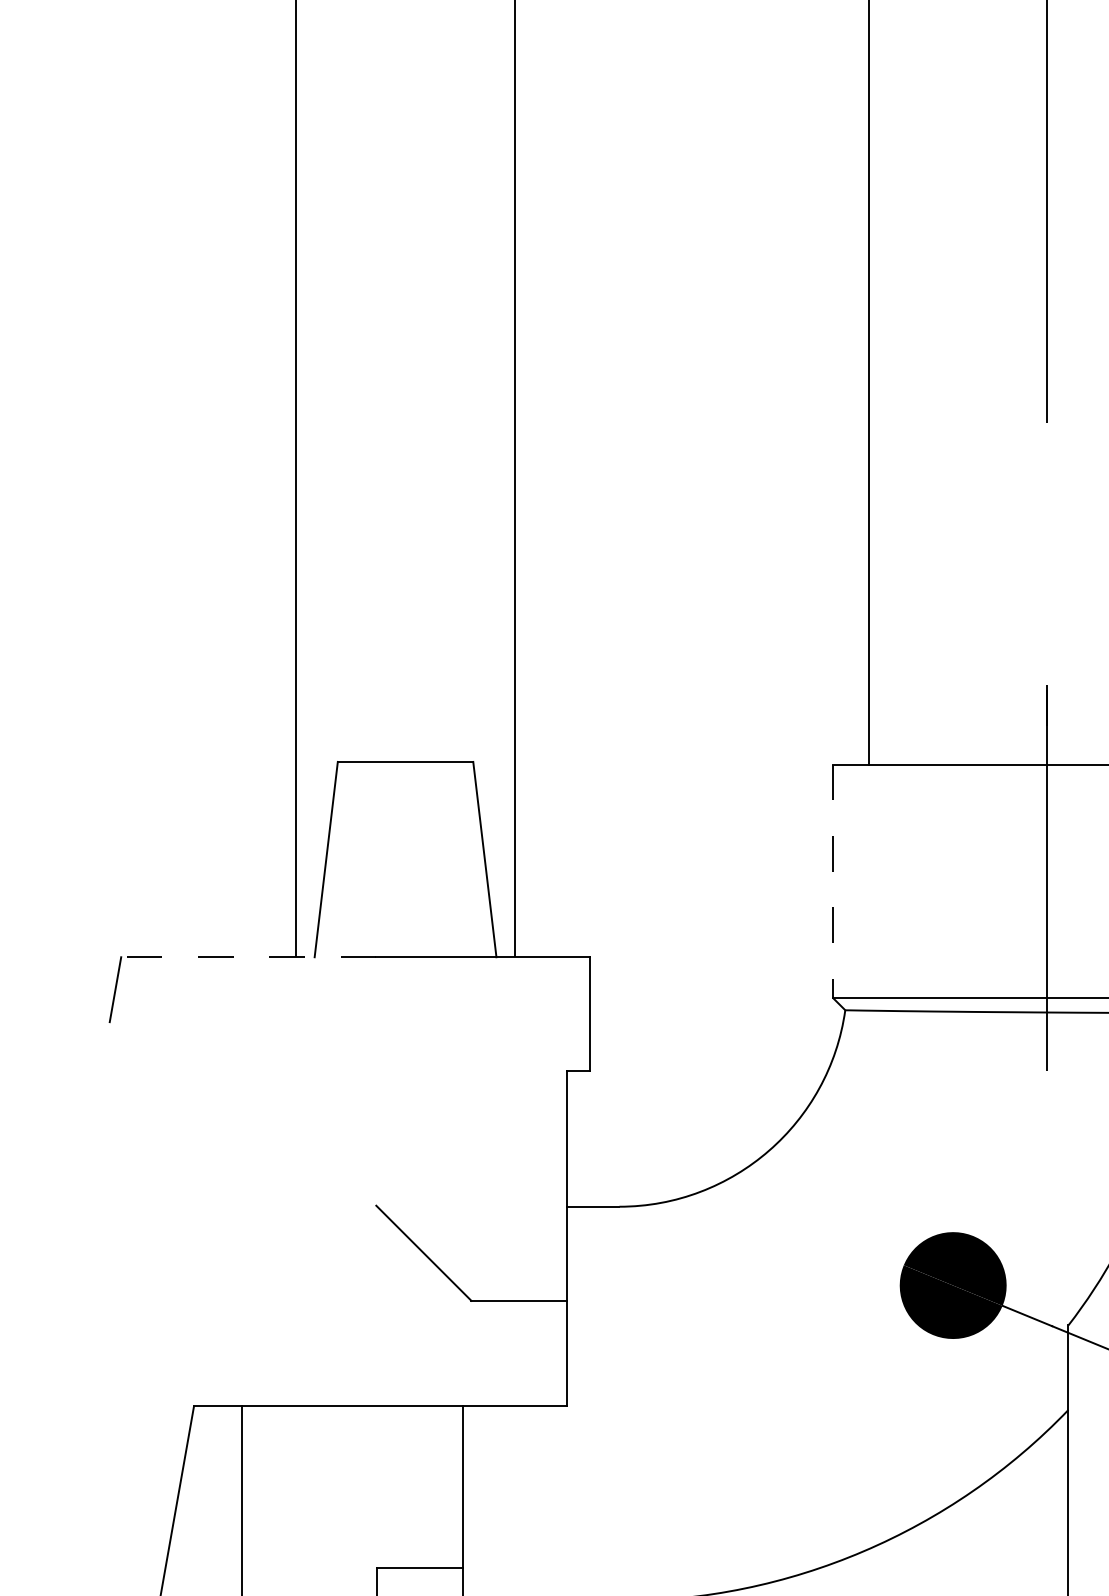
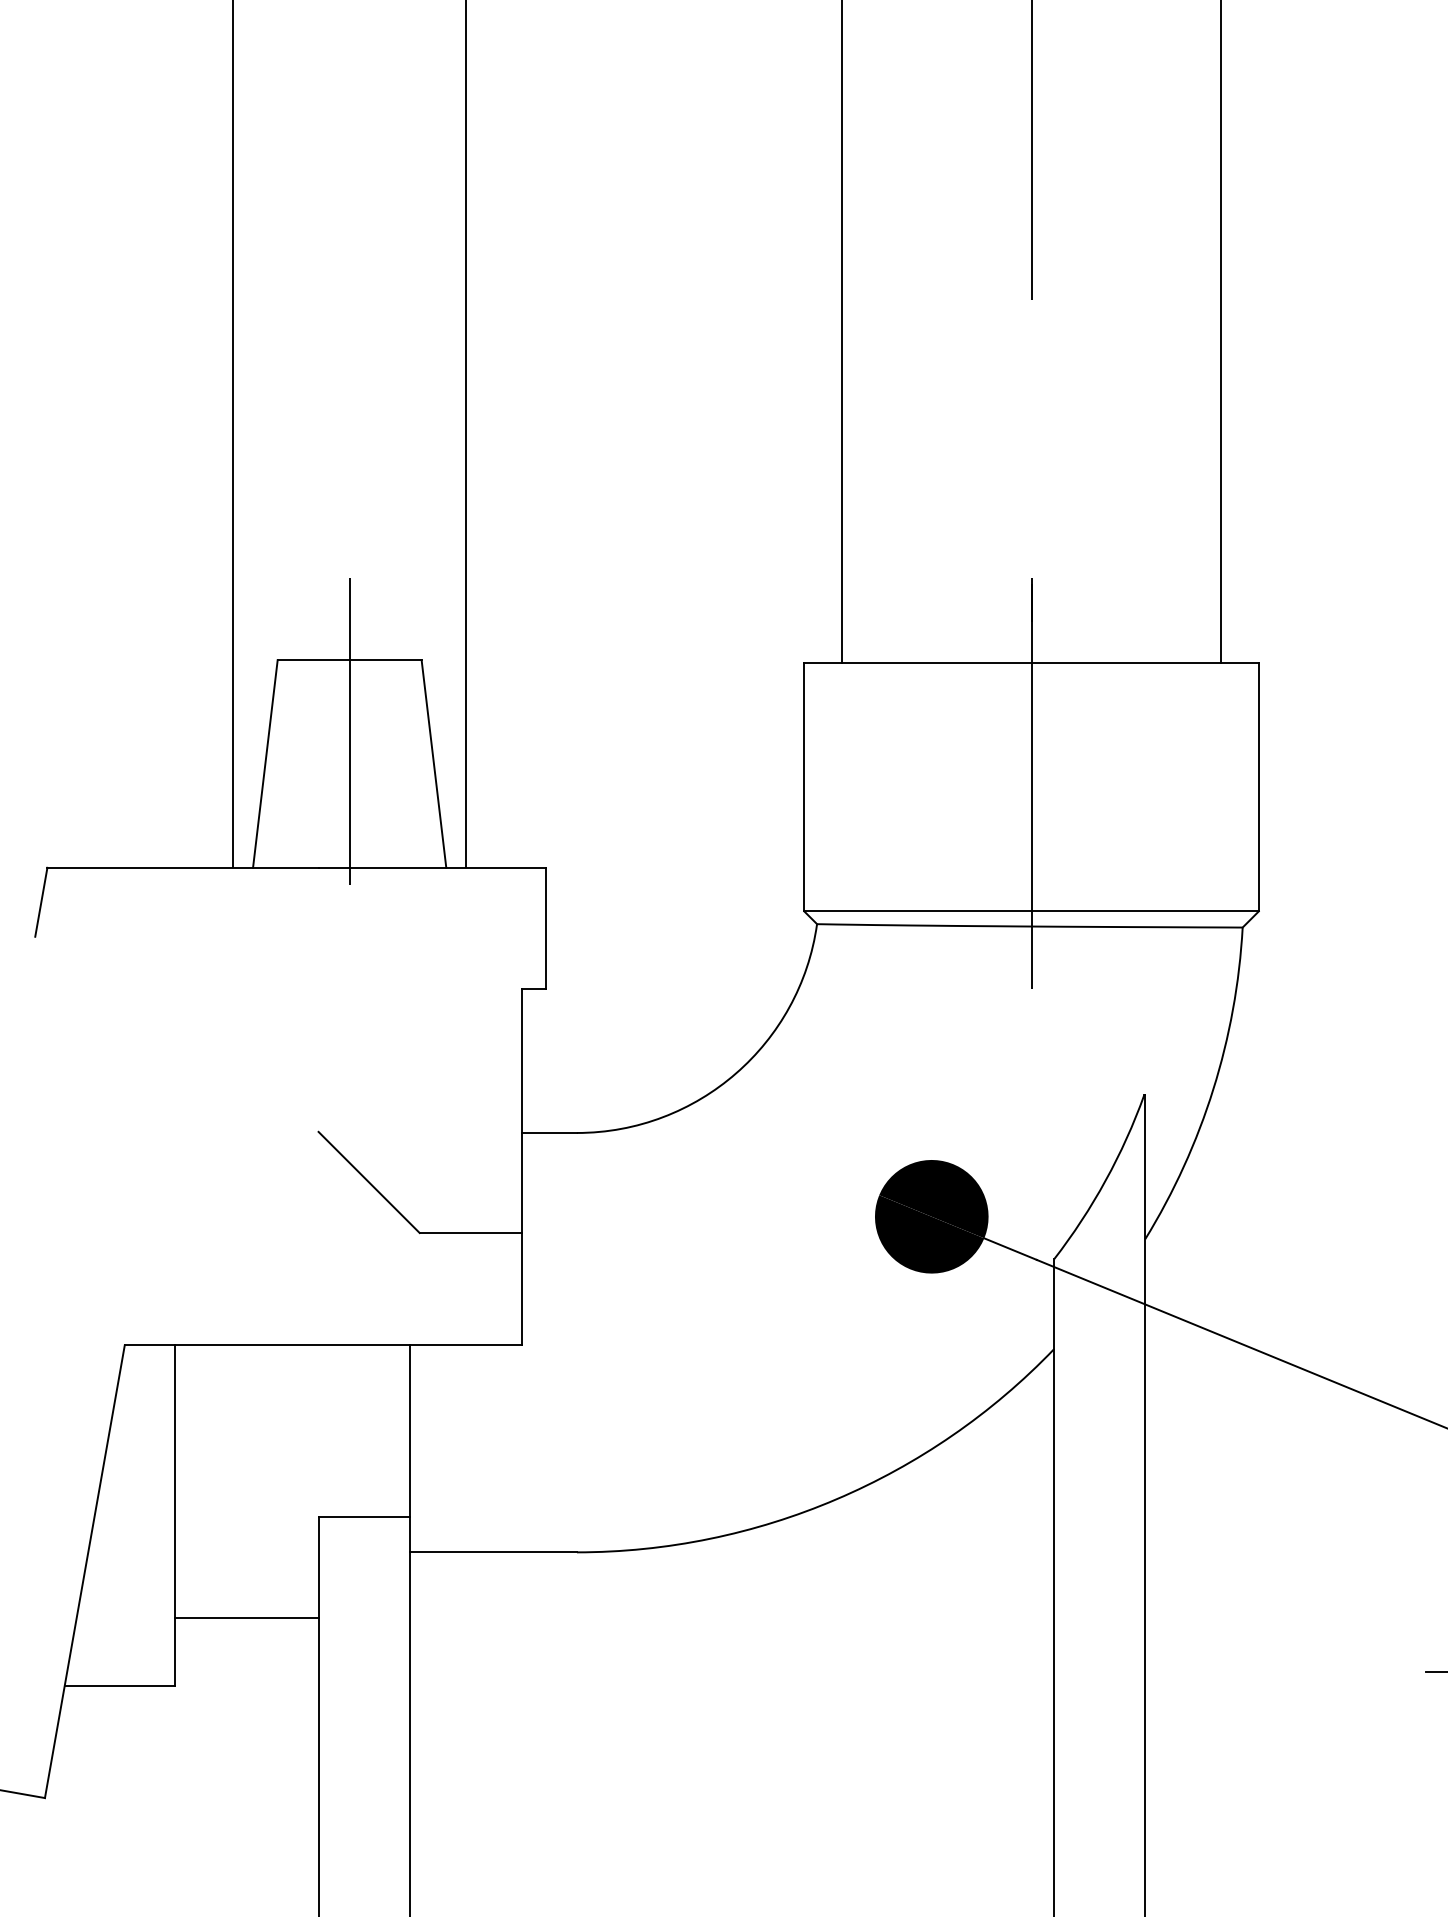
line: (405, 829) -> (349, 731), added
line: (833, 881) -> (804, 787), dashed -> solid
line: (249, 956) -> (183, 867), dashed -> solid

